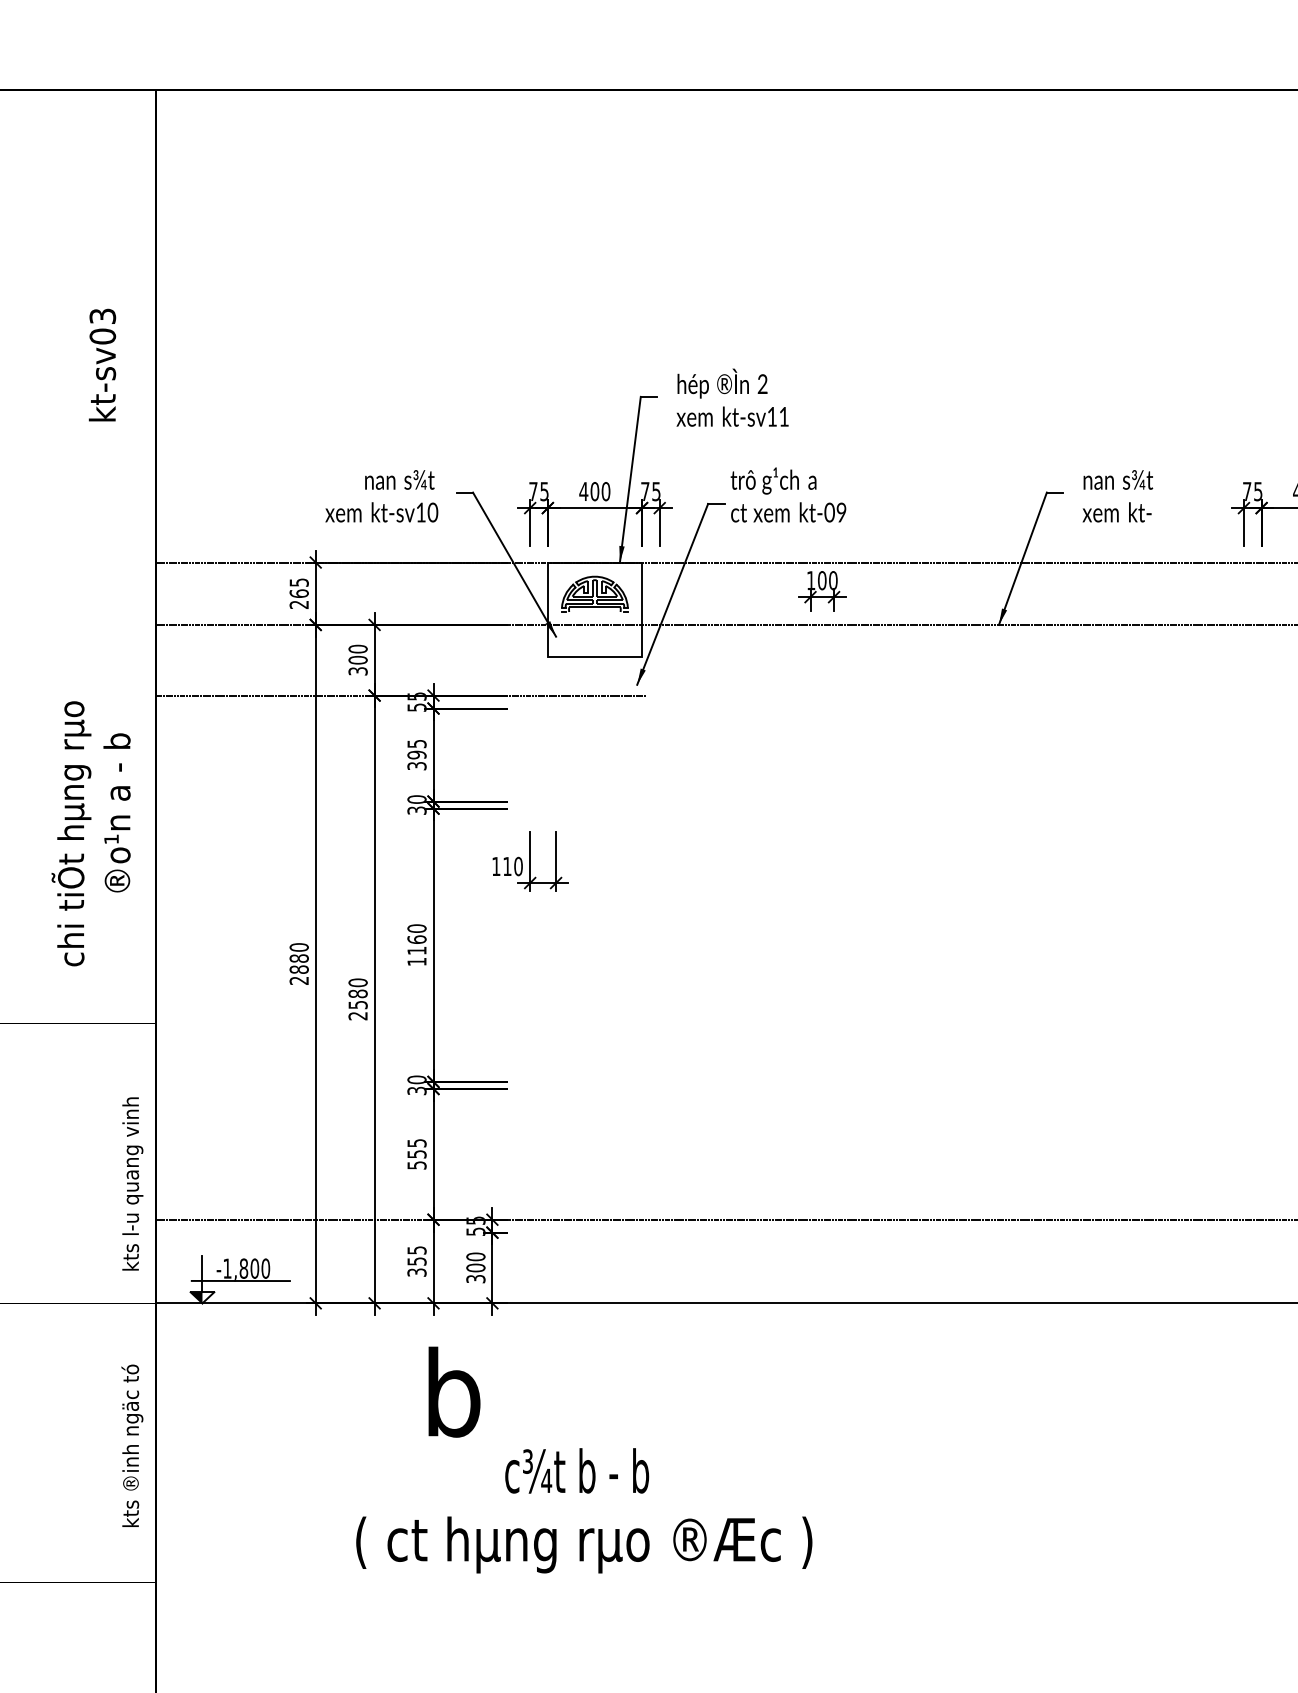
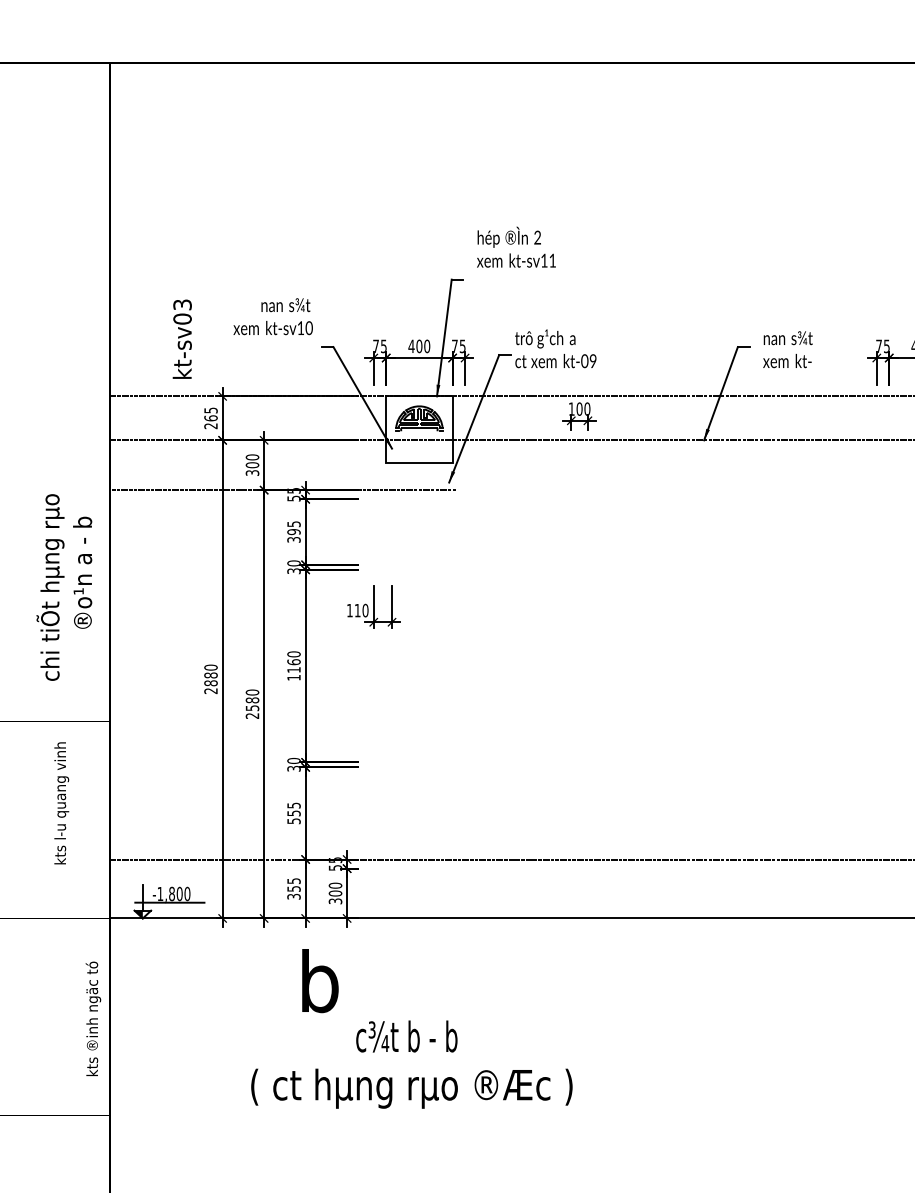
text: (101, 364) -> (181, 338), moved
text: (732, 396) -> (516, 246), moved
text: (380, 496) -> (272, 316), moved
text: (132, 1184) -> (61, 803), moved

